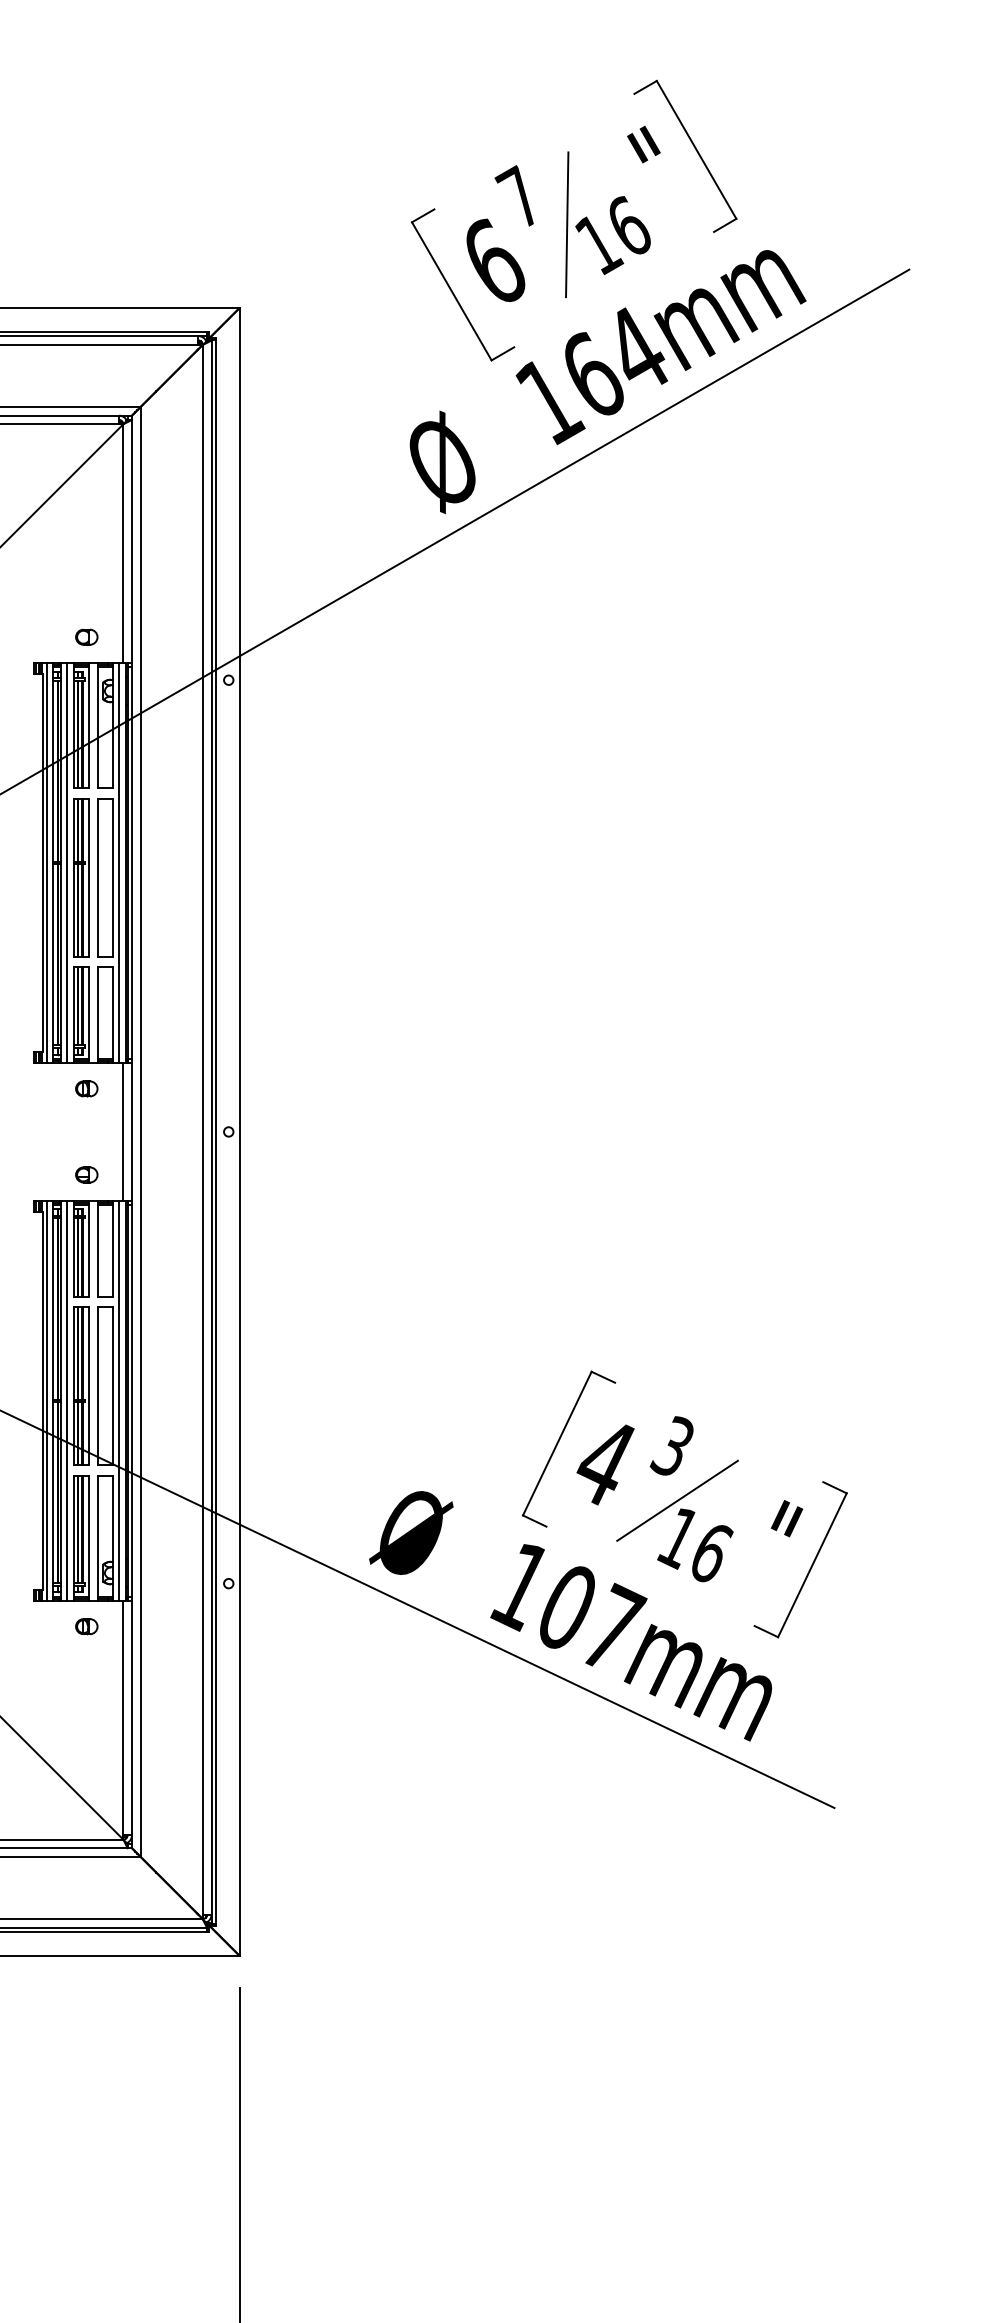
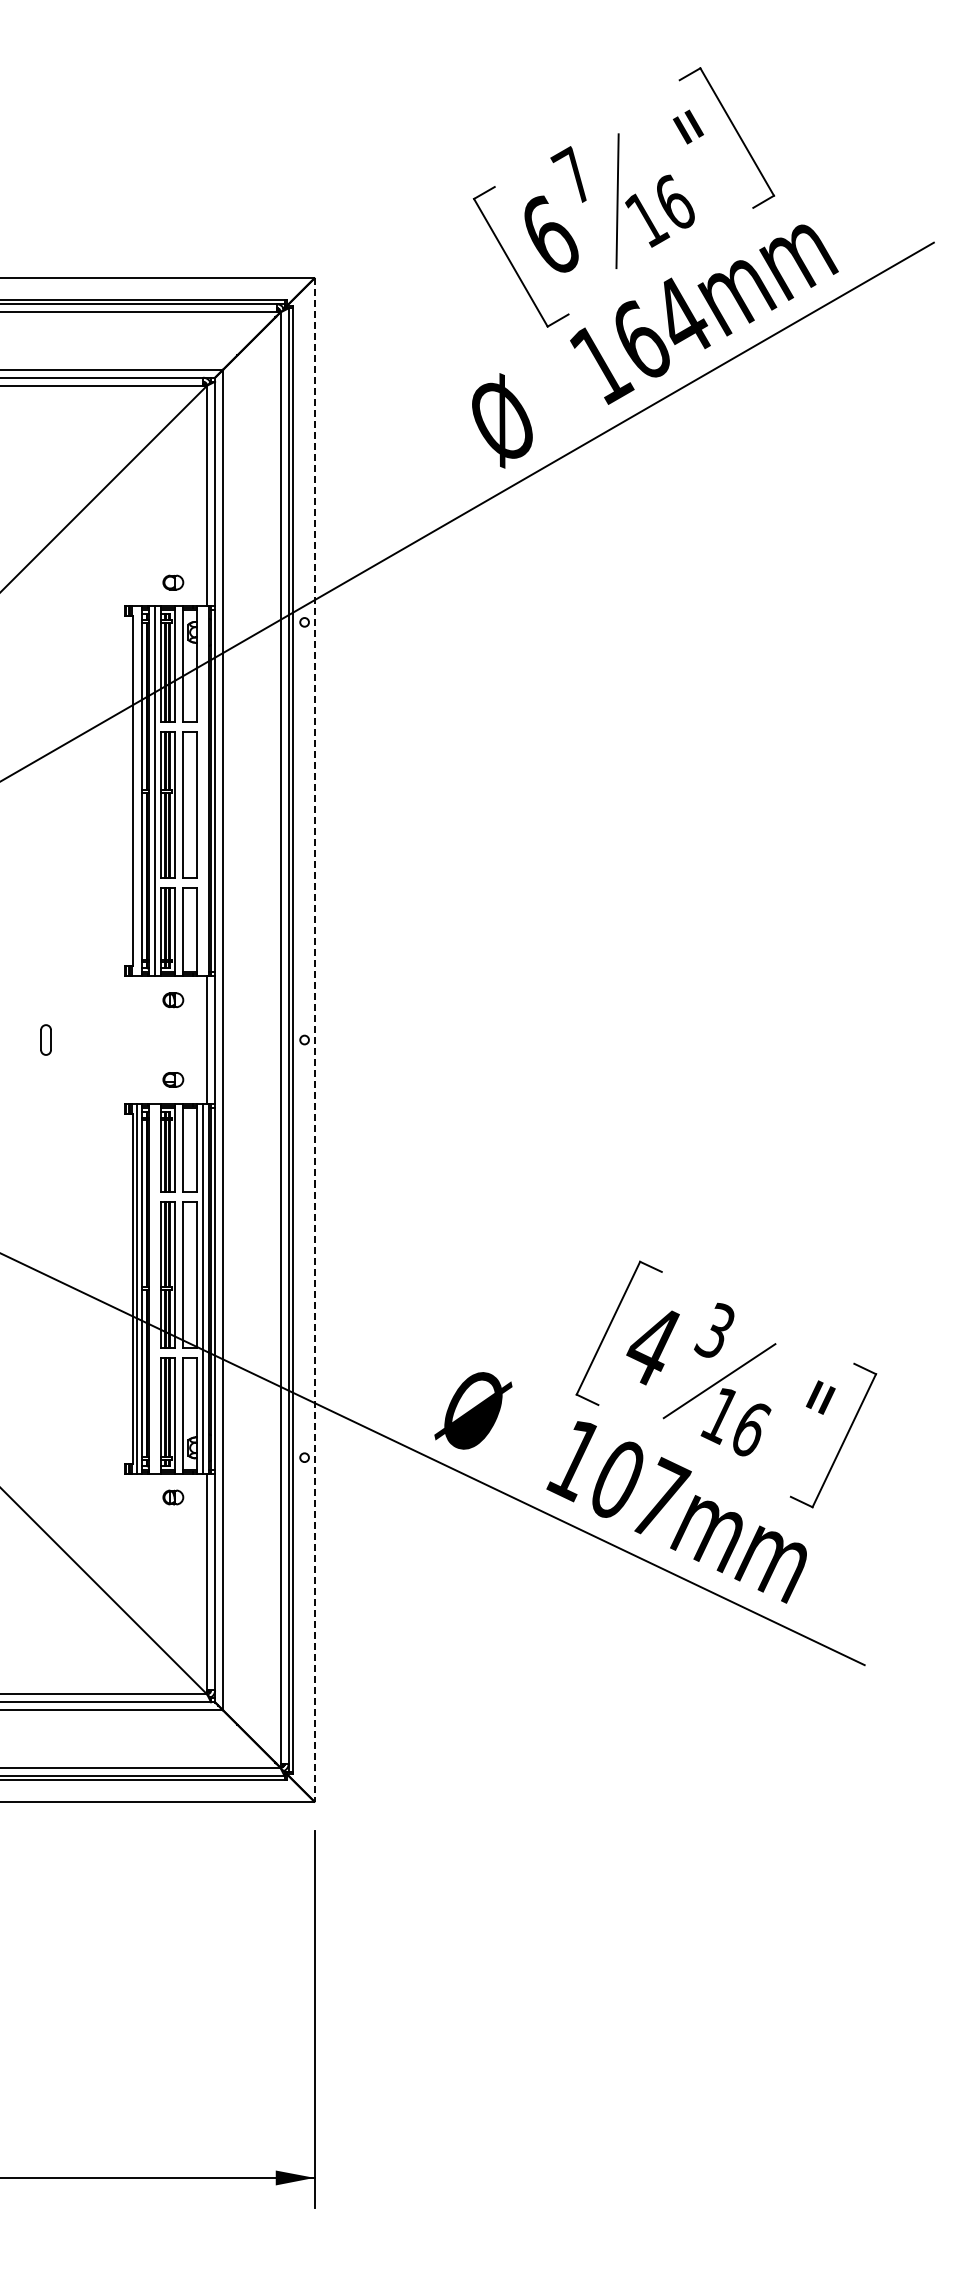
line: (46, 863) -> (136, 791), removed
line: (119, 863) -> (203, 791), removed
line: (239, 1132) -> (314, 1040), solid -> dashed
line: (67, 1400) -> (155, 1288), removed

